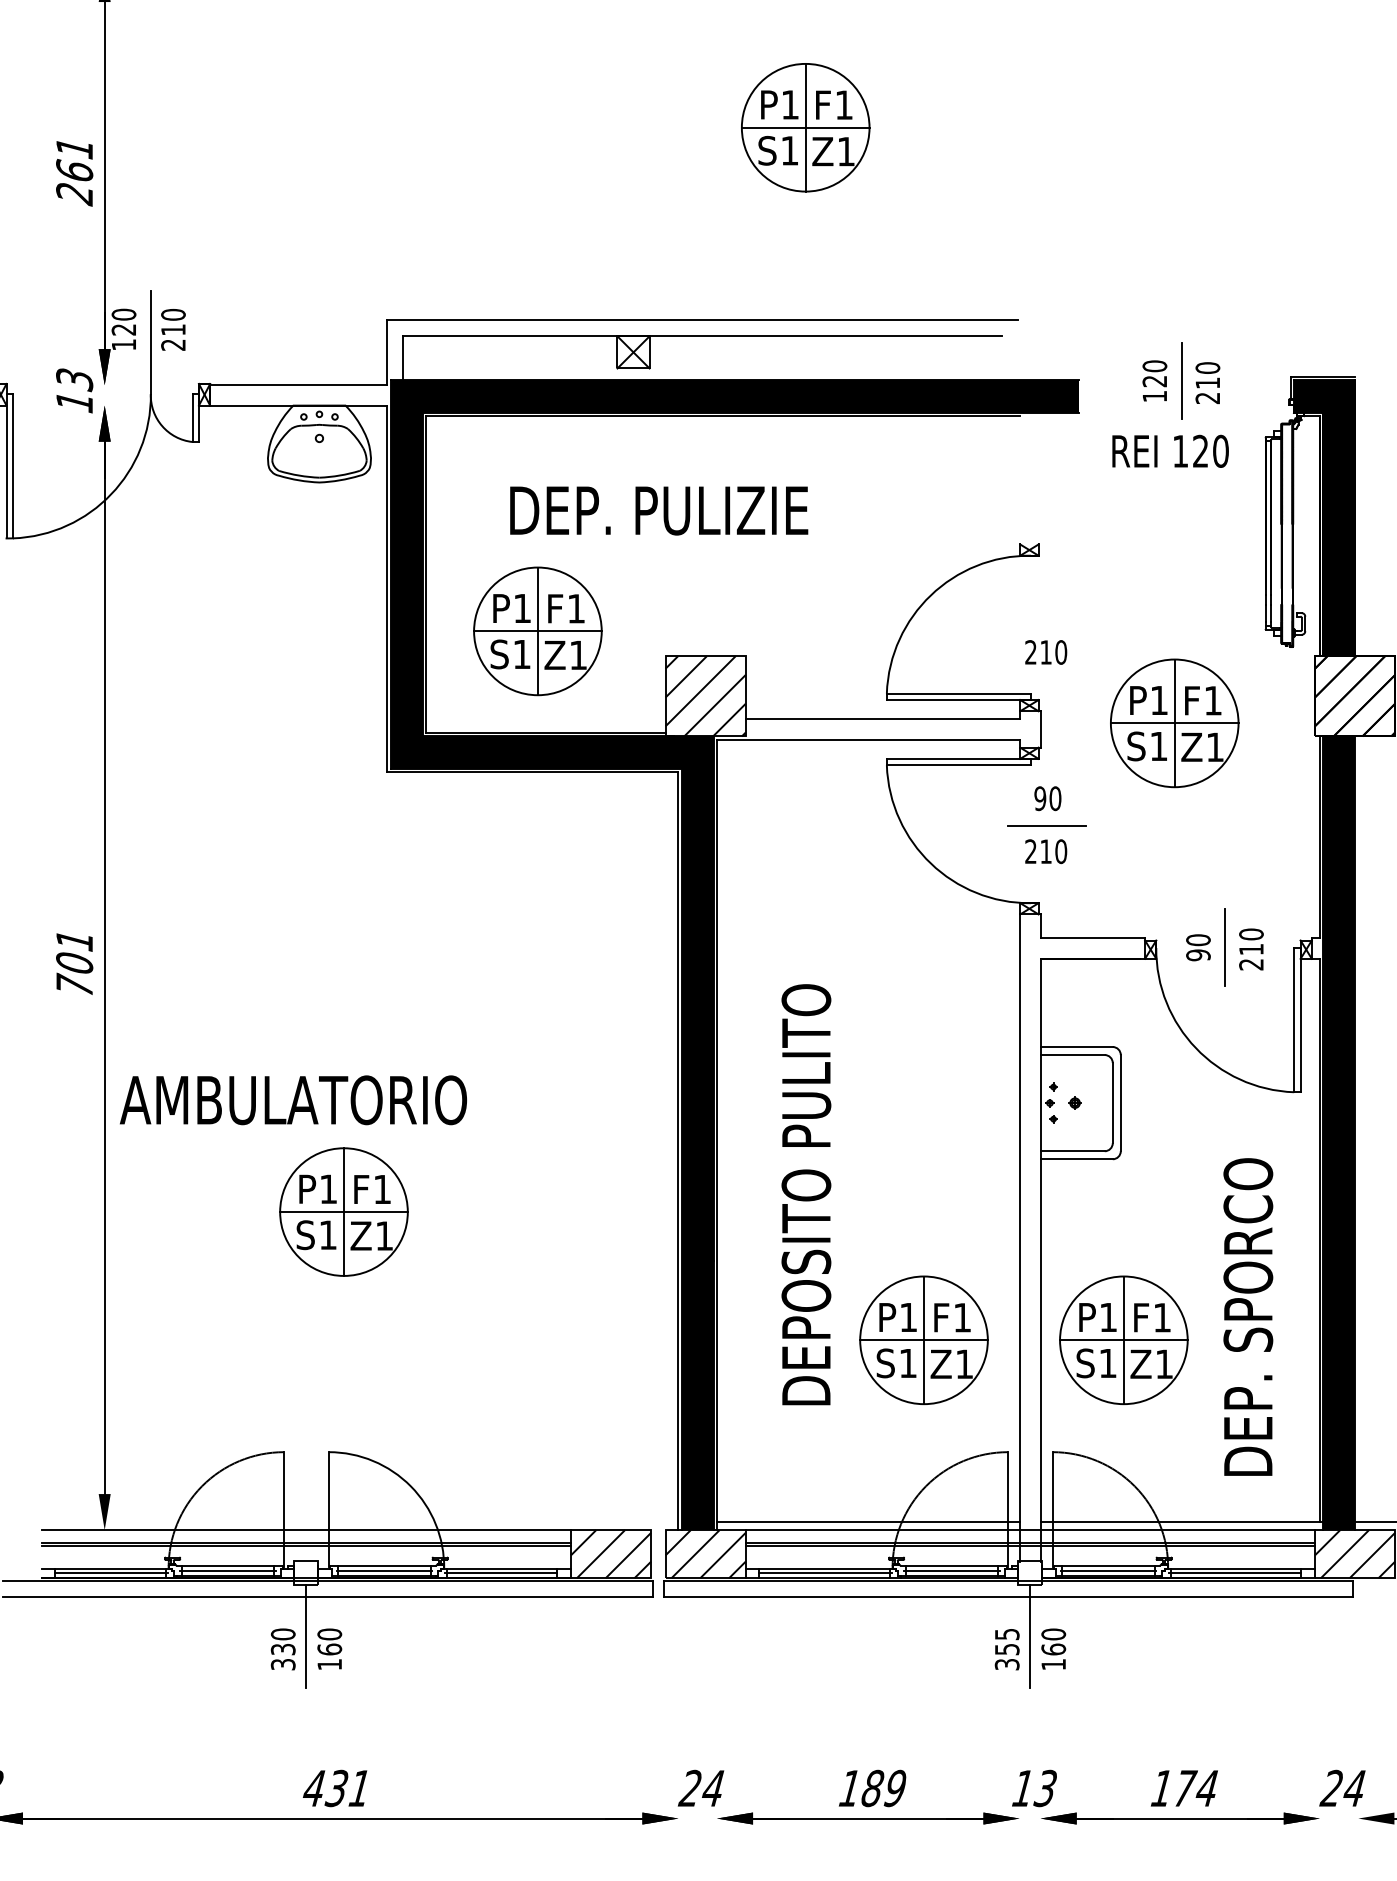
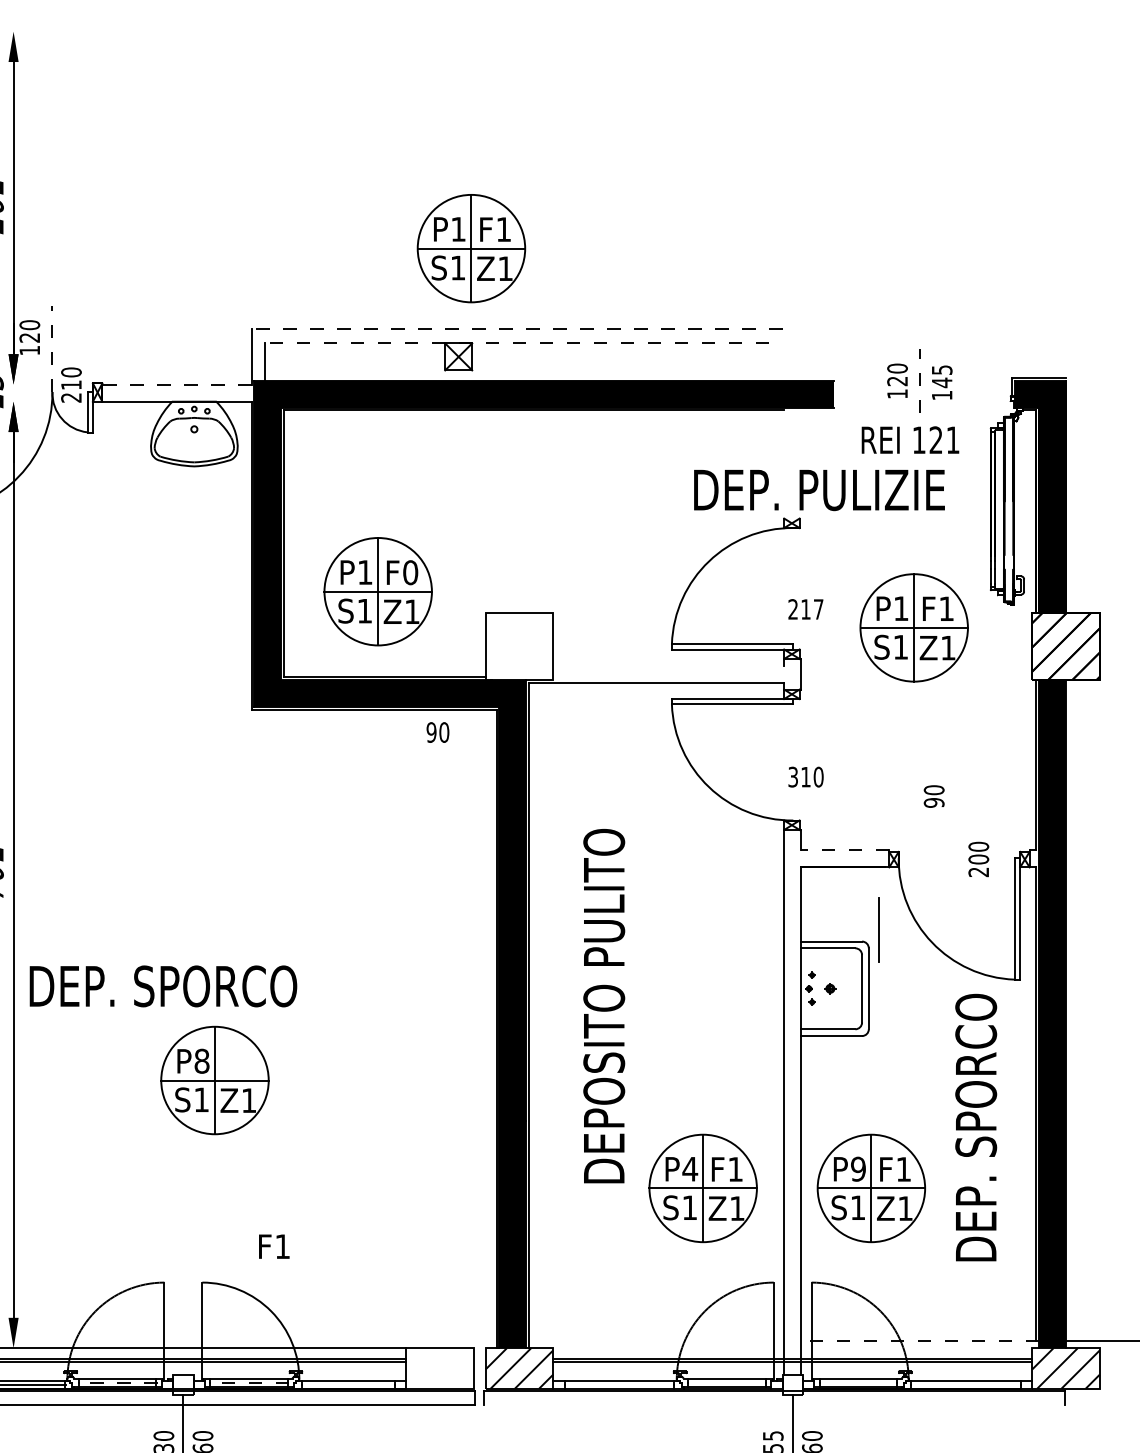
part: (805, 127) -> (471, 248), moved
line: (702, 319) -> (516, 329), solid -> dashed
text: (173, 329) -> (71, 384), moved
line: (702, 335) -> (516, 342), solid -> dashed
line: (150, 342) -> (52, 348), solid -> dashed
line: (1181, 380) -> (919, 380), solid -> dashed
text: (1207, 383) -> (941, 383), 210 -> 145
line: (298, 385) -> (176, 384), solid -> dashed
text: (1220, 450) -> (952, 439), 120 -> 121
text: (659, 510) -> (819, 489), moved
text: (576, 608) -> (410, 572), F1 -> F0
text: (1061, 652) -> (818, 609), 210 -> 217
hatch: (705, 696) -> (519, 646), removed
line: (882, 719) -> (668, 665), removed
part: (1174, 723) -> (914, 628), moved
text: (1047, 798) -> (437, 732), moved
line: (1046, 825) -> (806, 755), removed
text: (1030, 851) -> (792, 777), 210 -> 310
line: (1092, 938) -> (845, 850), solid -> dashed
text: (1198, 947) -> (934, 796), moved
line: (1224, 947) -> (878, 930), moved
text: (1251, 949) -> (978, 859), 210 -> 200
text: (293, 1100) -> (172, 986), AMBULATORIO -> DEP. SPORCO
text: (328, 1189) -> (201, 1061), P1 -> P8
text: (372, 1189) -> (274, 1246), moved
text: (806, 1194) -> (604, 1005), moved
text: (1248, 1316) -> (976, 1127), moved
text: (908, 1317) -> (690, 1169), P1 -> P4
text: (1108, 1317) -> (858, 1169), P1 -> P9
line: (868, 1522) -> (656, 1341), removed
line: (1181, 1522) -> (919, 1341), solid -> dashed
line: (1029, 1530) -> (791, 1348), removed
hatch: (610, 1554) -> (439, 1368), removed
line: (228, 1571) -> (117, 1383), solid -> dashed
line: (384, 1571) -> (249, 1383), solid -> dashed
line: (951, 1571) -> (726, 1383), removed
line: (1108, 1571) -> (858, 1383), removed
line: (501, 1573) -> (347, 1384), removed
line: (825, 1573) -> (620, 1384), removed
line: (1235, 1573) -> (965, 1384), removed
line: (1008, 1597) -> (774, 1404), removed

